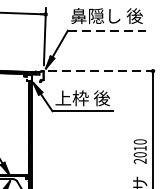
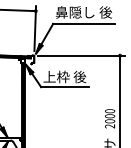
line: (106, 30) -> (83, 23), dashed -> solid
line: (103, 70) -> (81, 55), dashed -> solid
text: (140, 148) -> (110, 116), 2010 -> 2000

